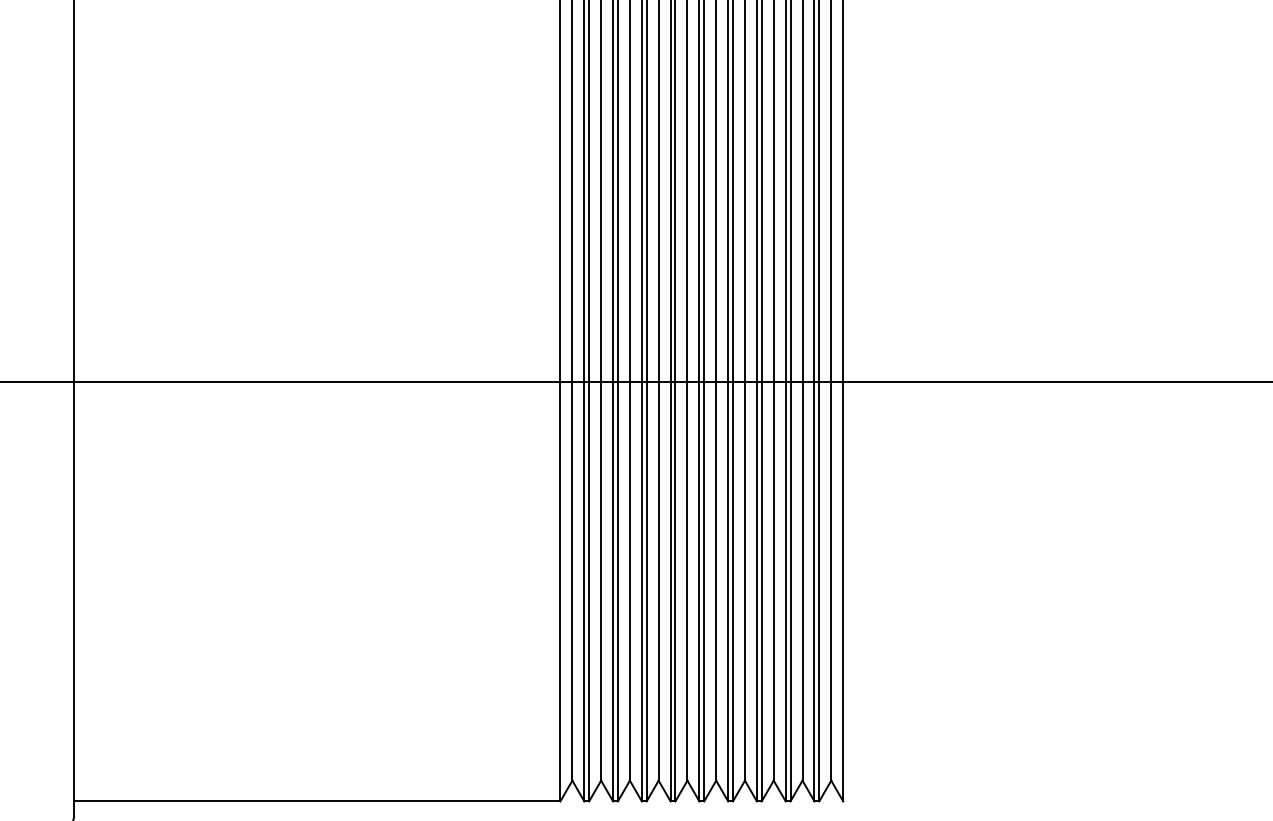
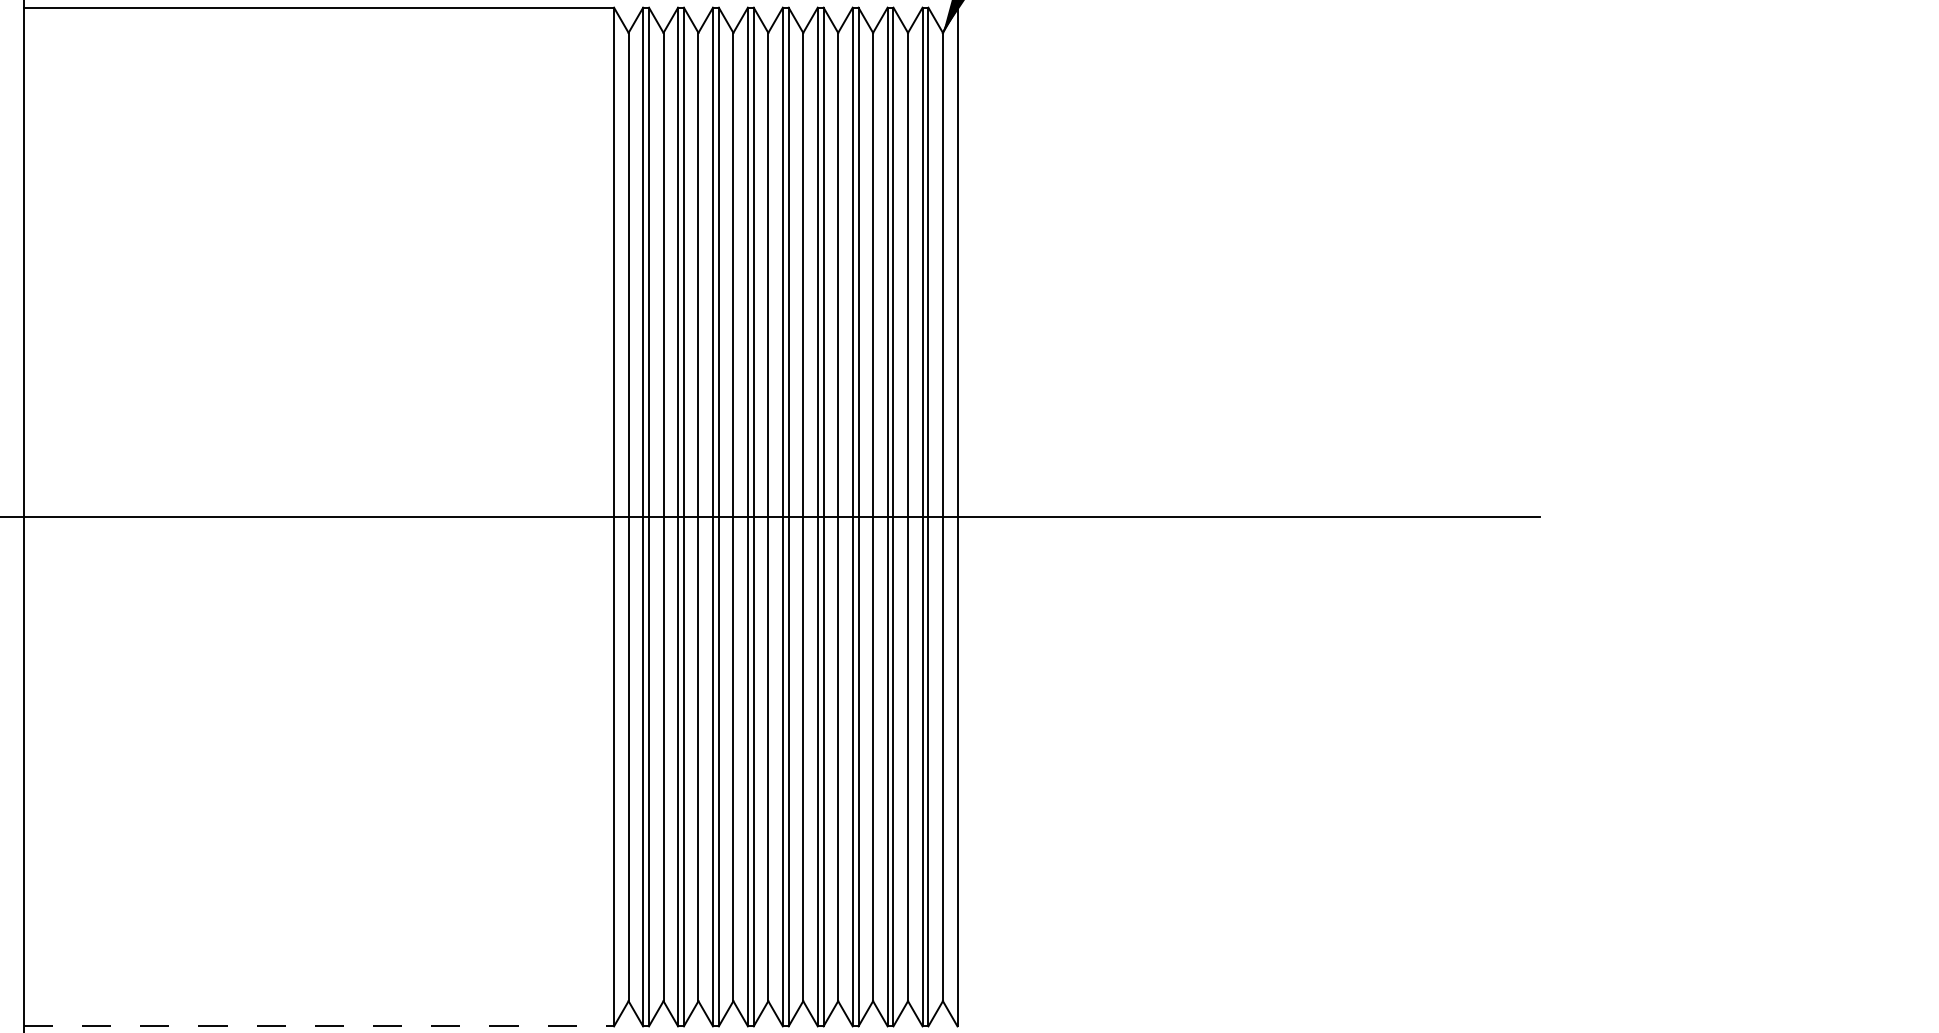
line: (317, 801) -> (319, 1026), solid -> dashed

